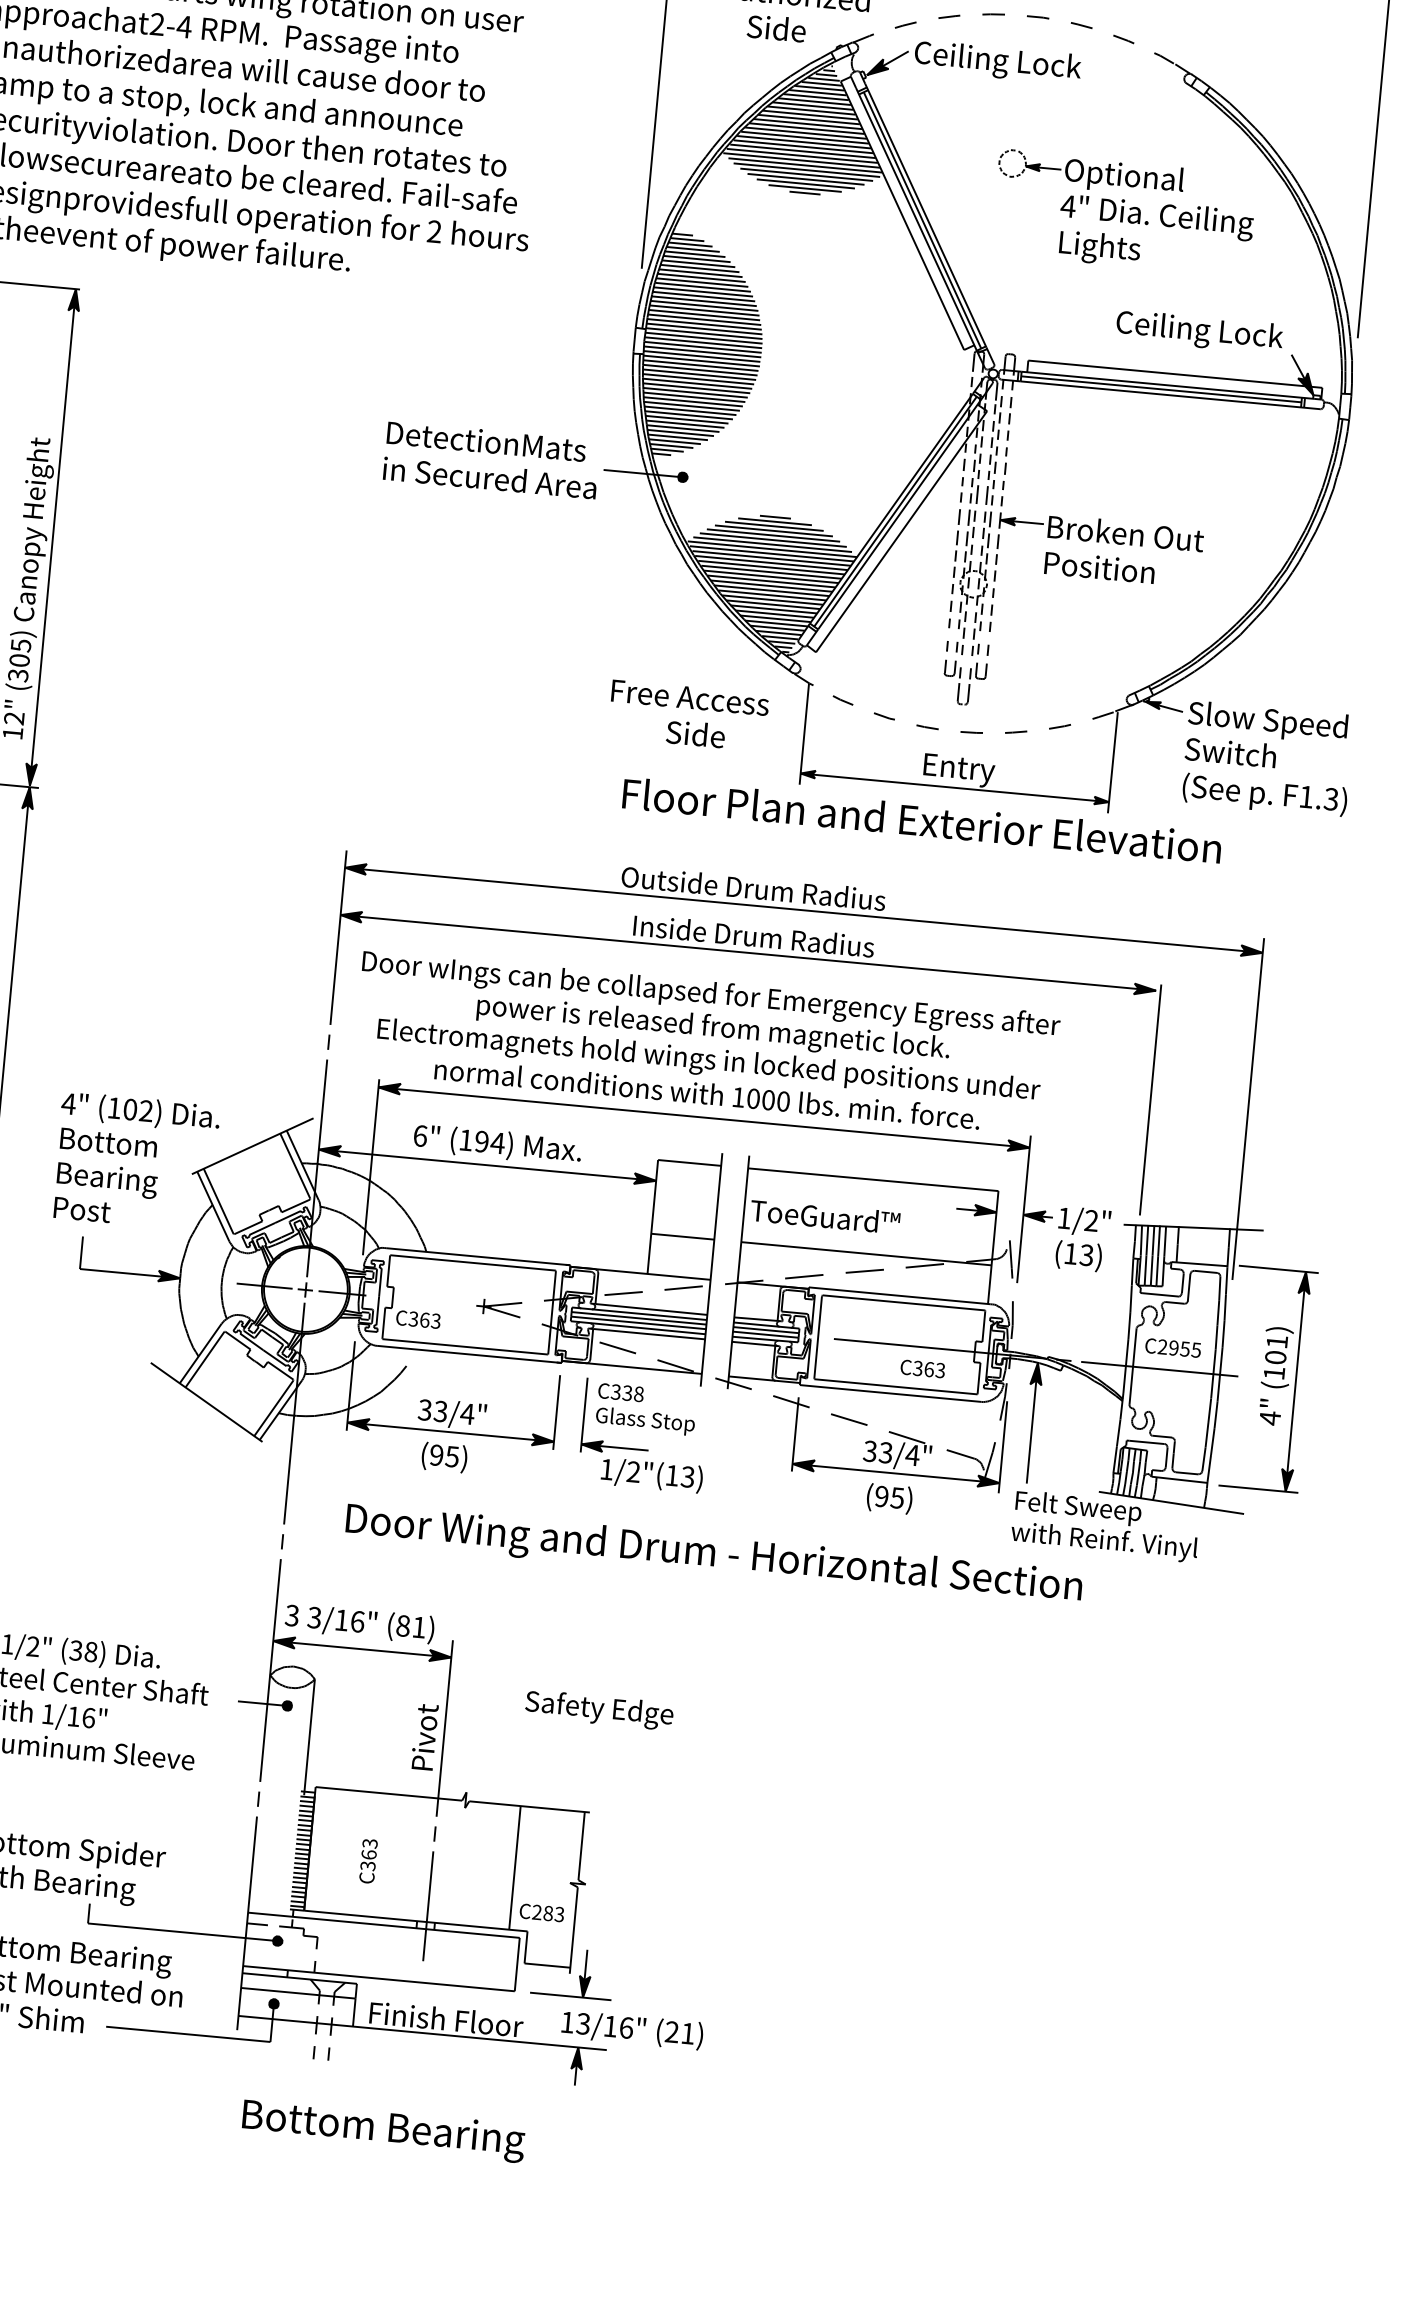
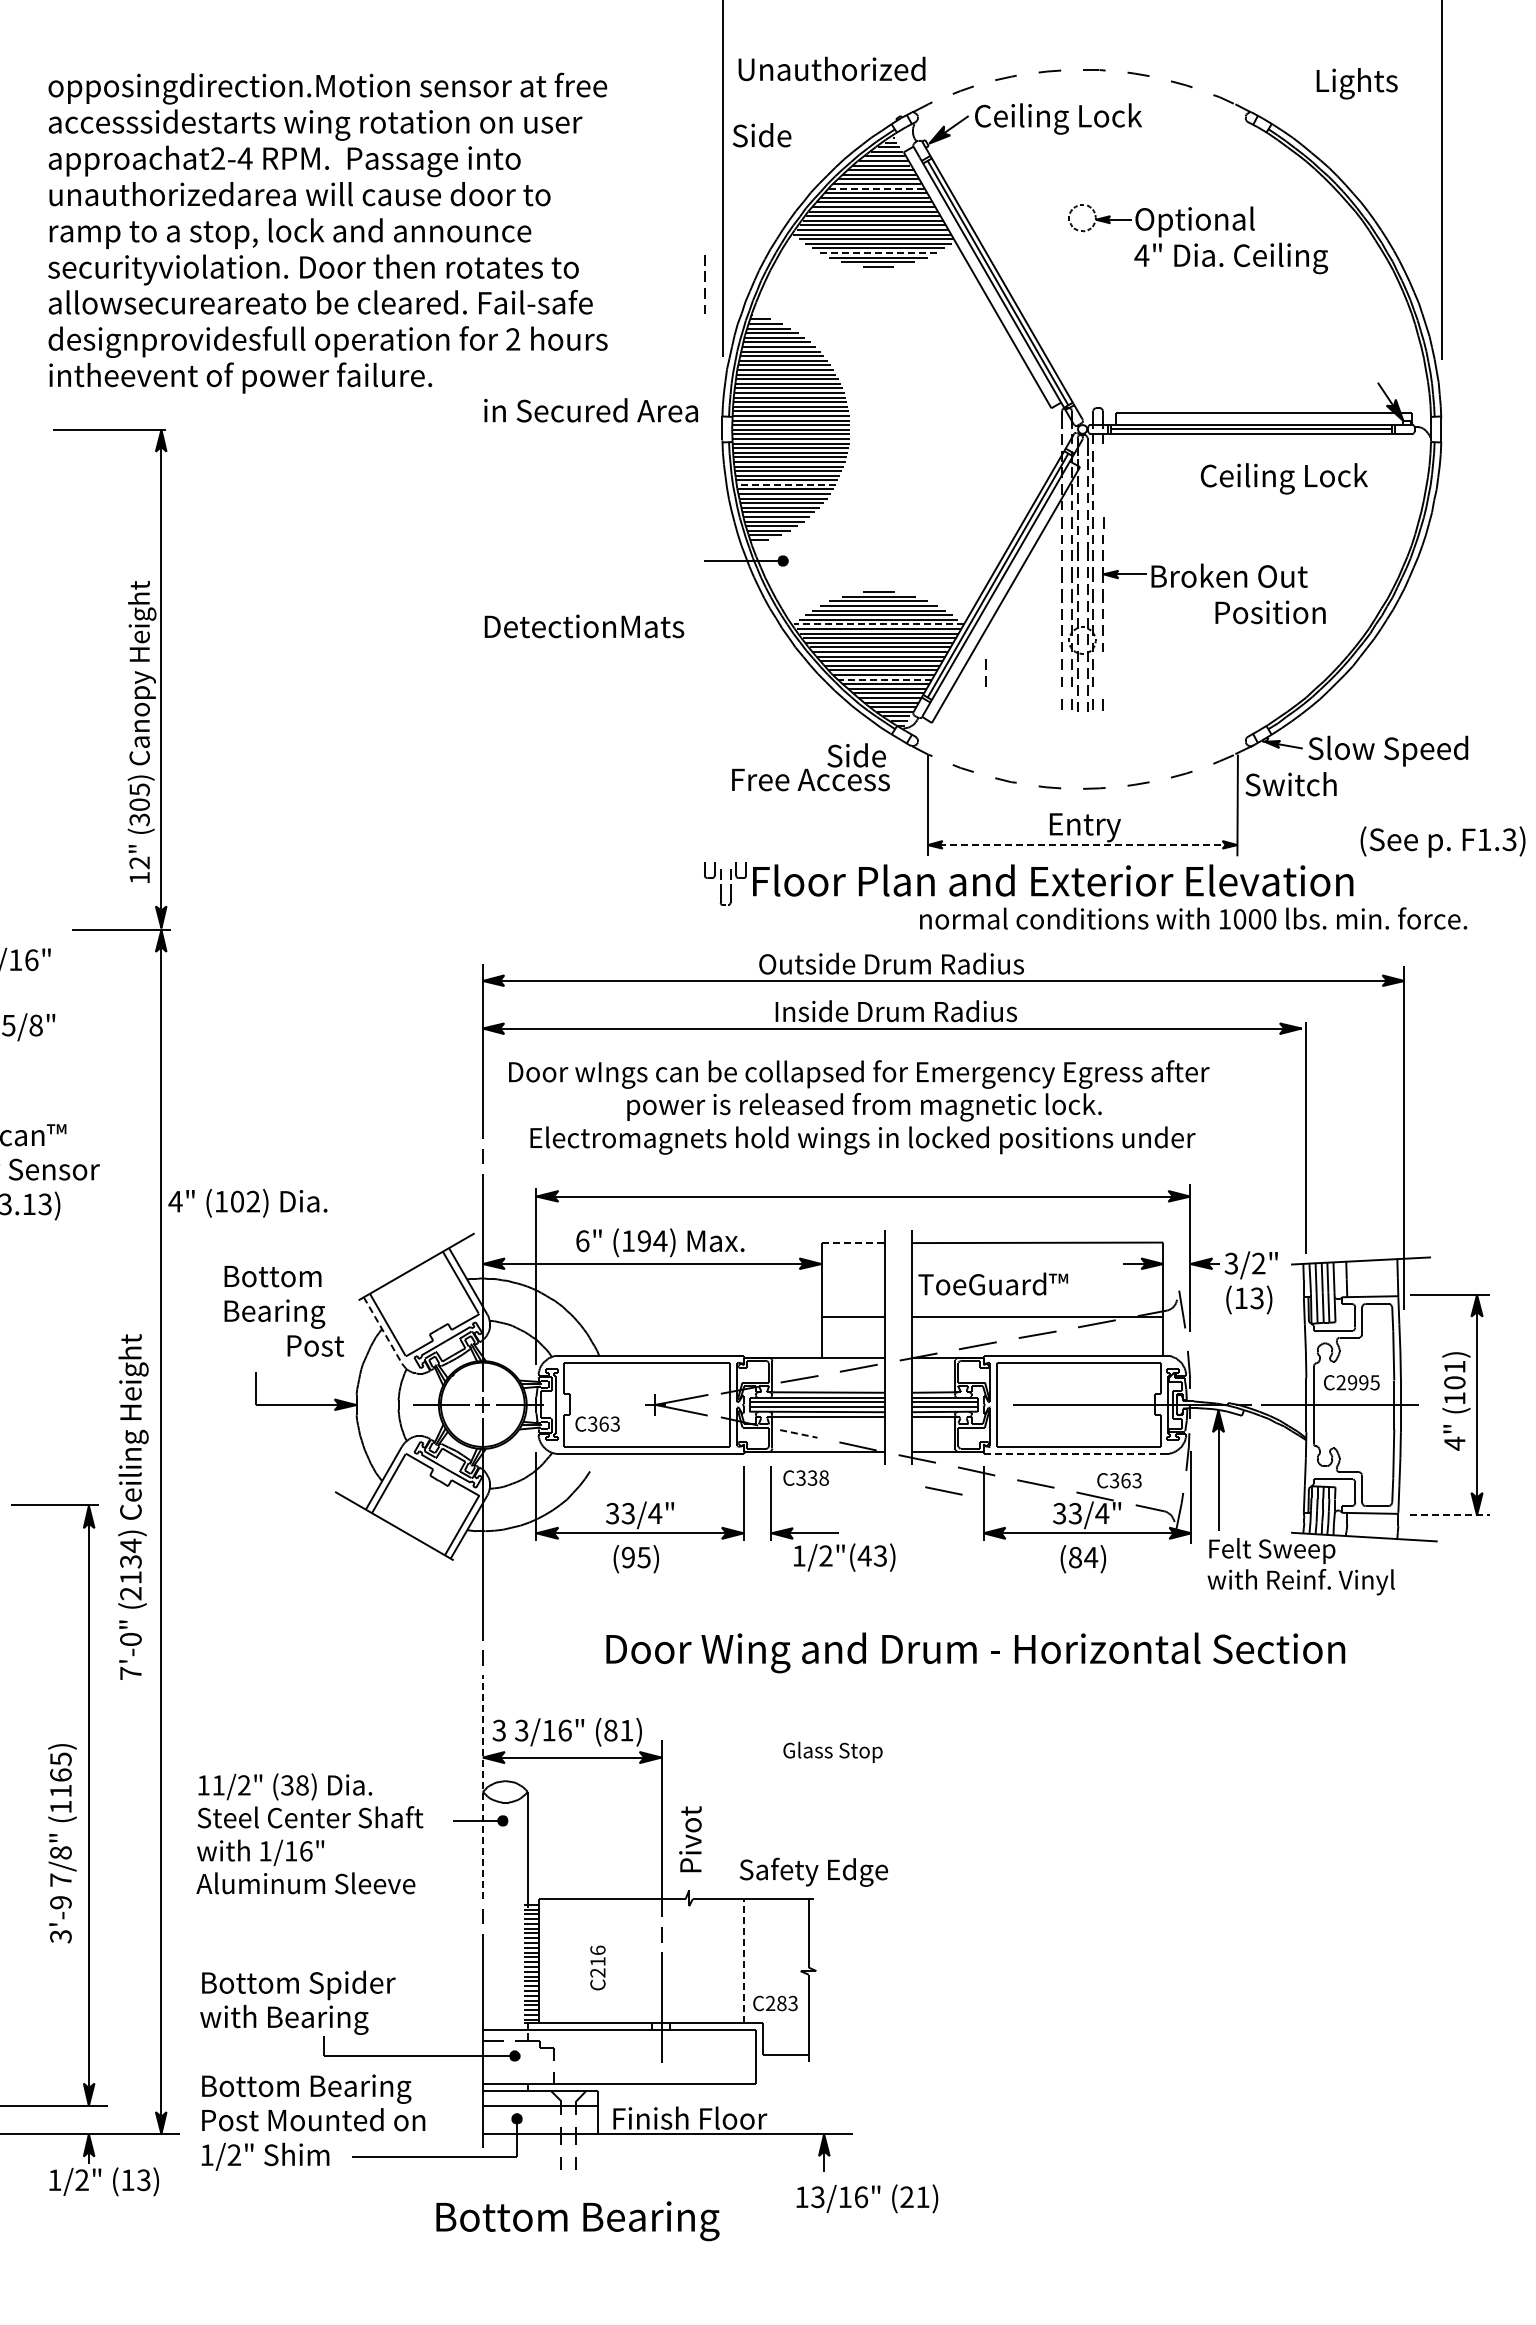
text: (776, 28) -> (761, 135), moved
line: (810, 115) -> (876, 188), solid -> dashed
line: (806, 178) -> (878, 252), solid -> dashed
text: (1099, 248) -> (1356, 83), moved
text: (1198, 331) -> (1283, 478), moved
line: (693, 401) -> (786, 484), solid -> dashed
line: (1008, 423) -> (704, 281), moved
text: (486, 441) -> (584, 626), moved
text: (489, 477) -> (590, 410), moved
line: (771, 549) -> (878, 624), solid -> dashed
text: (1099, 567) -> (1270, 612), moved
line: (772, 604) -> (884, 679), solid -> dashed
line: (990, 614) -> (985, 669), moved
part: (964, 682) -> (725, 883), moved
text: (695, 734) -> (856, 755), moved
text: (1230, 752) -> (1290, 784), moved
line: (954, 788) -> (1082, 845), solid -> dashed
text: (1264, 794) -> (1442, 841), moved
text: (707, 1093) -> (1193, 918), moved
text: (140, 1112) -> (247, 1203), moved
line: (689, 1163) -> (853, 1243), solid -> dashed
line: (213, 1206) -> (383, 1330), solid -> dashed
text: (82, 1209) -> (315, 1345), moved
text: (1063, 1218) -> (1230, 1263), 1/2" -> 3/2"
part: (498, 1308) -> (676, 1405), size x1.4
line: (618, 1348) -> (799, 1434), solid -> dashed
text: (1184, 1348) -> (1363, 1382), C2955 -> C2995
text: (922, 1368) -> (1119, 1480), moved
line: (891, 1393) -> (1075, 1454), solid -> dashed
line: (756, 1417) -> (943, 1490), added
text: (644, 1420) -> (832, 1751), moved
text: (672, 1475) -> (864, 1555), 1/2"(13) -> 1/2"(43)
line: (1259, 1489) -> (1450, 1515), solid -> dashed
text: (889, 1497) -> (1083, 1557), (95) -> (84)
text: (713, 1555) -> (975, 1652), moved
line: (270, 1670) -> (482, 1787), solid -> dashed
text: (599, 1709) -> (813, 1871), moved
text: (424, 1737) -> (690, 1839), moved
text: (368, 1854) -> (597, 1961), C363 -> C216
line: (515, 1867) -> (744, 1960), solid -> dashed
part: (579, 1975) -> (818, 2062), removed
text: (632, 2029) -> (867, 2198), moved
text: (383, 2131) -> (577, 2221), moved

